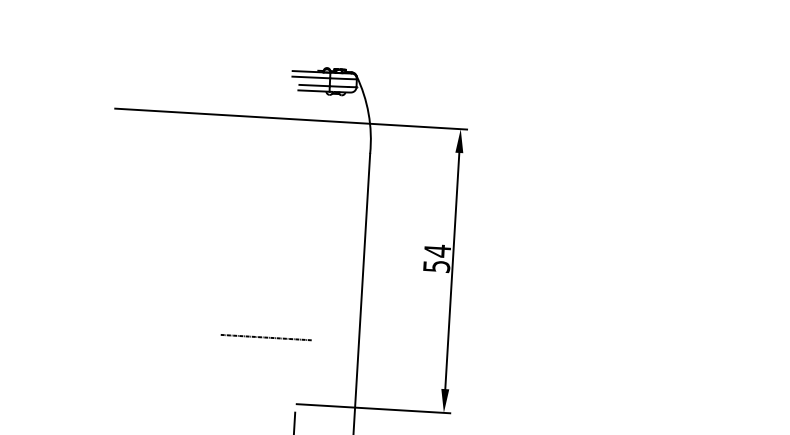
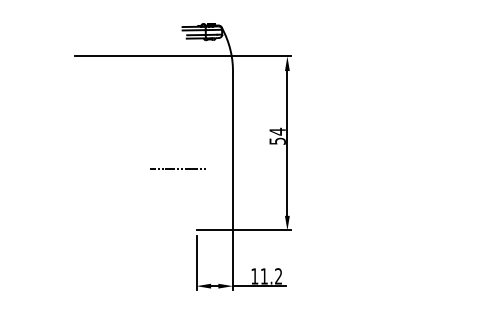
line: (265, 336) -> (177, 168), moved

